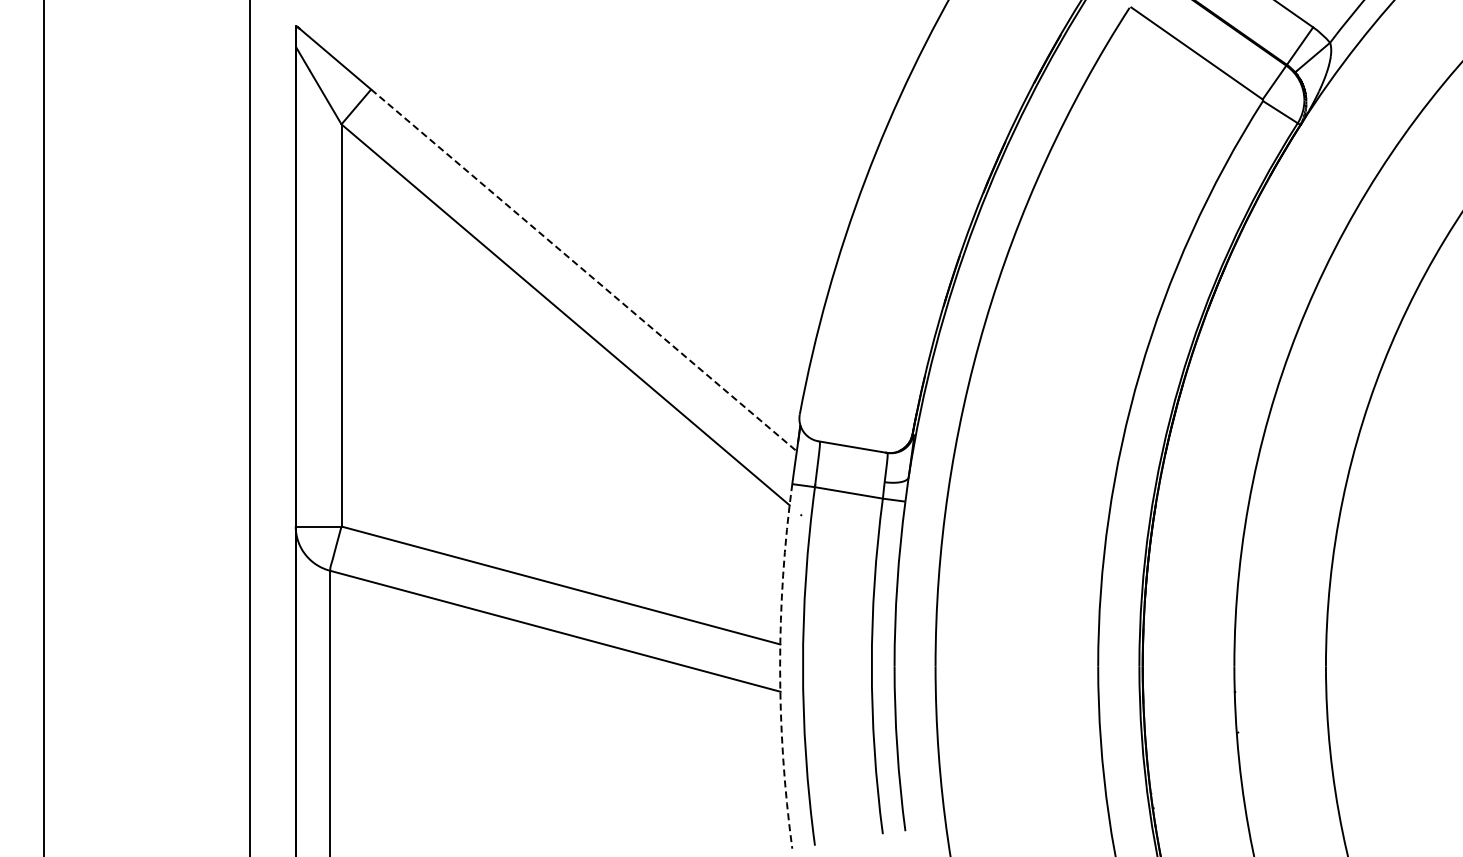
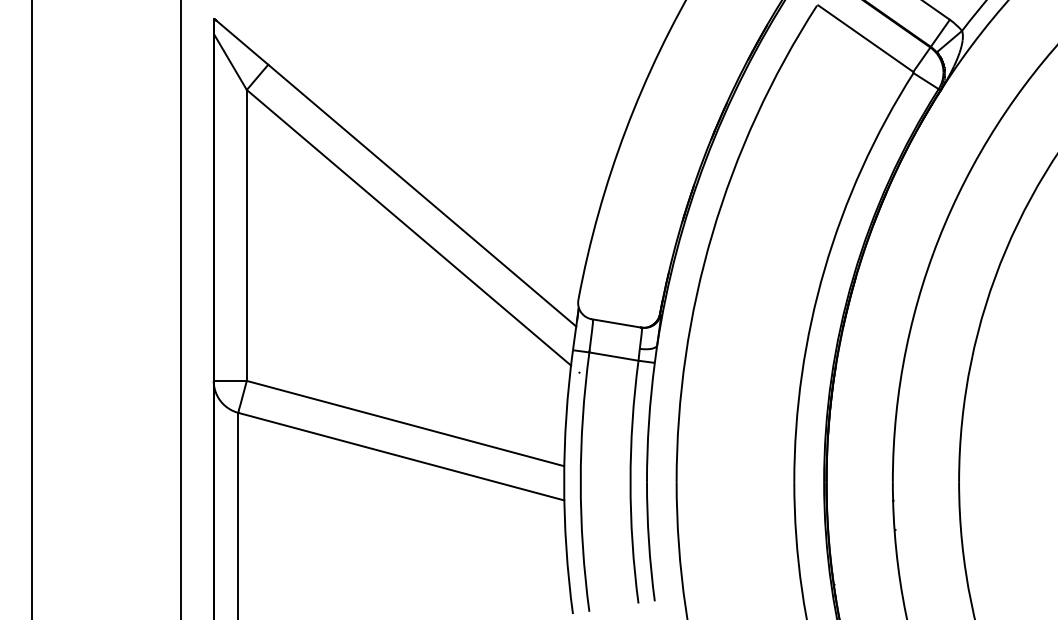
line: (584, 270) -> (422, 195), dashed -> solid
arc: (780, 666) -> (564, 482), dashed -> solid

